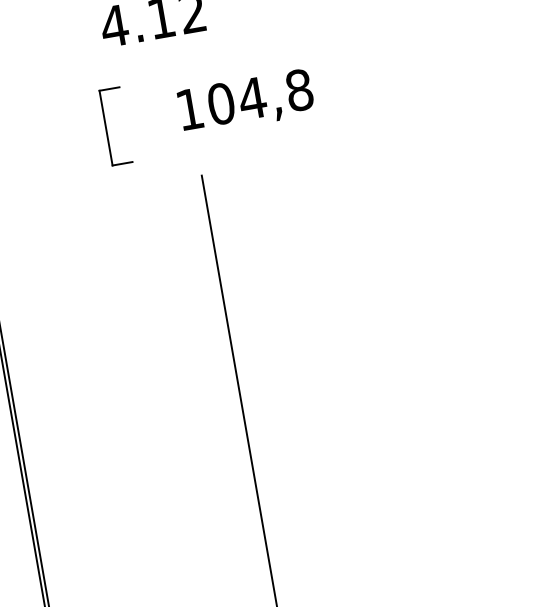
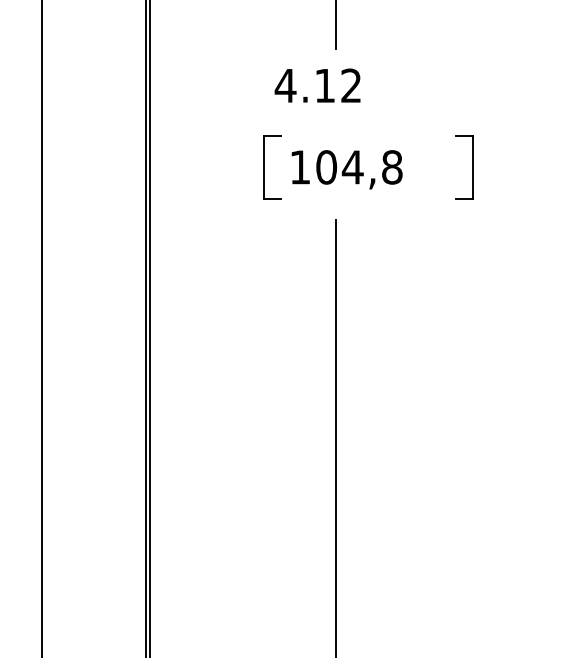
part: (353, 84) -> (472, 167), added
text: (245, 102) -> (346, 169), moved

